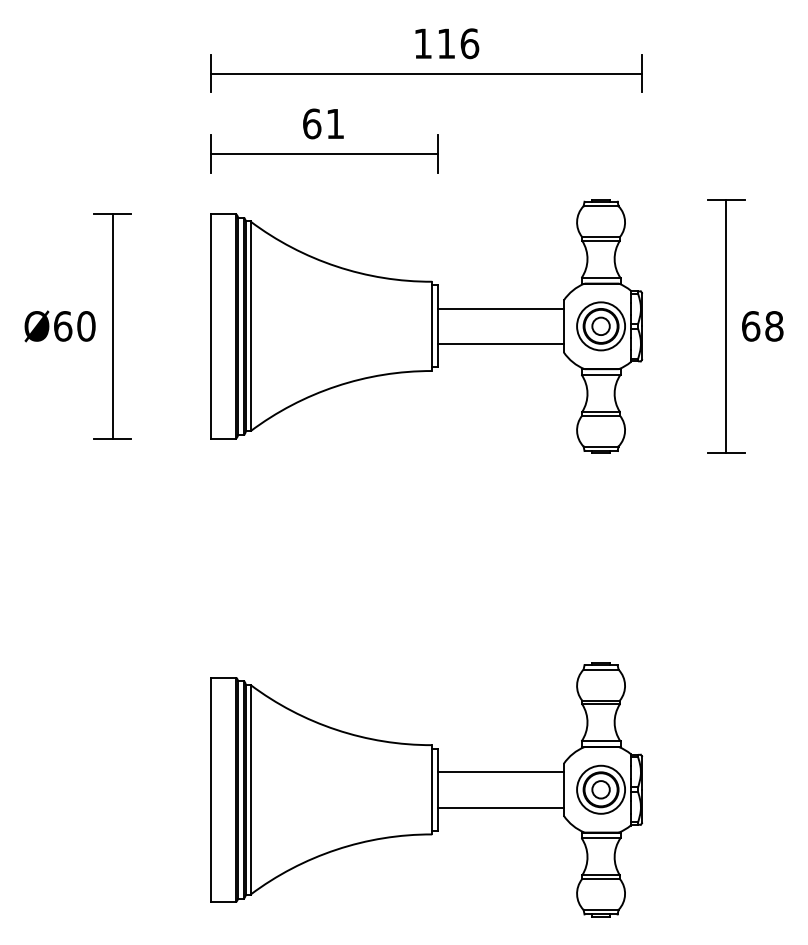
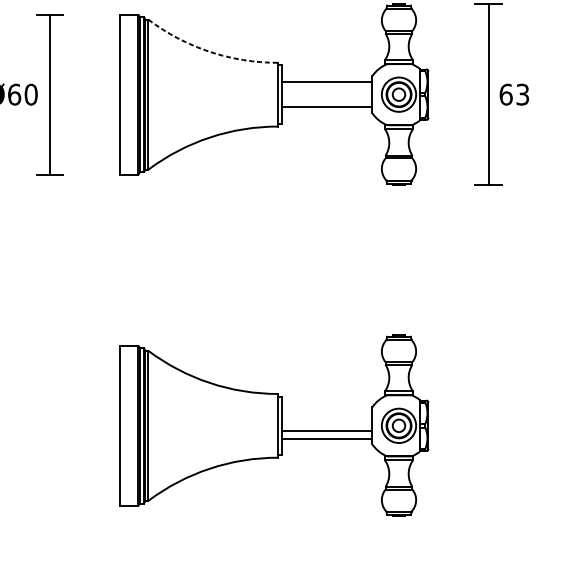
arc: (336, 266) -> (209, 51), solid -> dashed
text: (774, 326) -> (522, 94), 68 -> 63
line: (500, 771) -> (327, 430), moved

